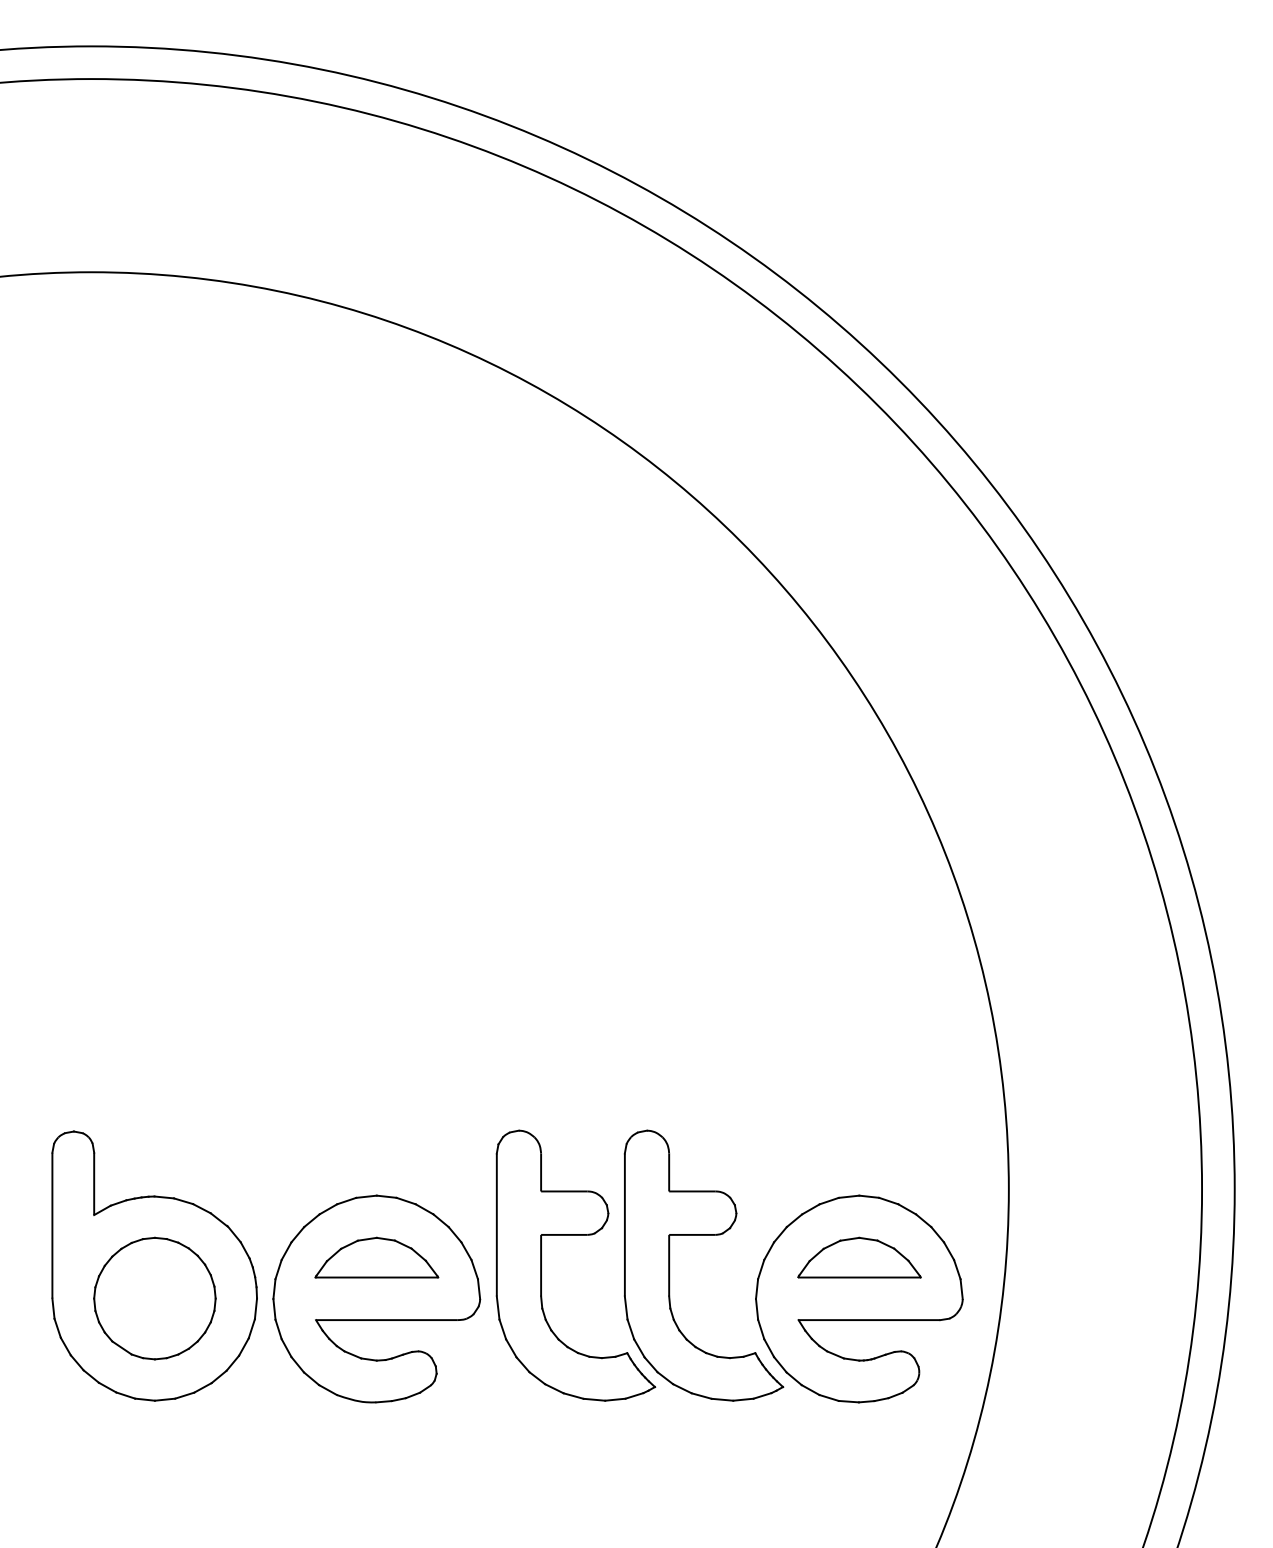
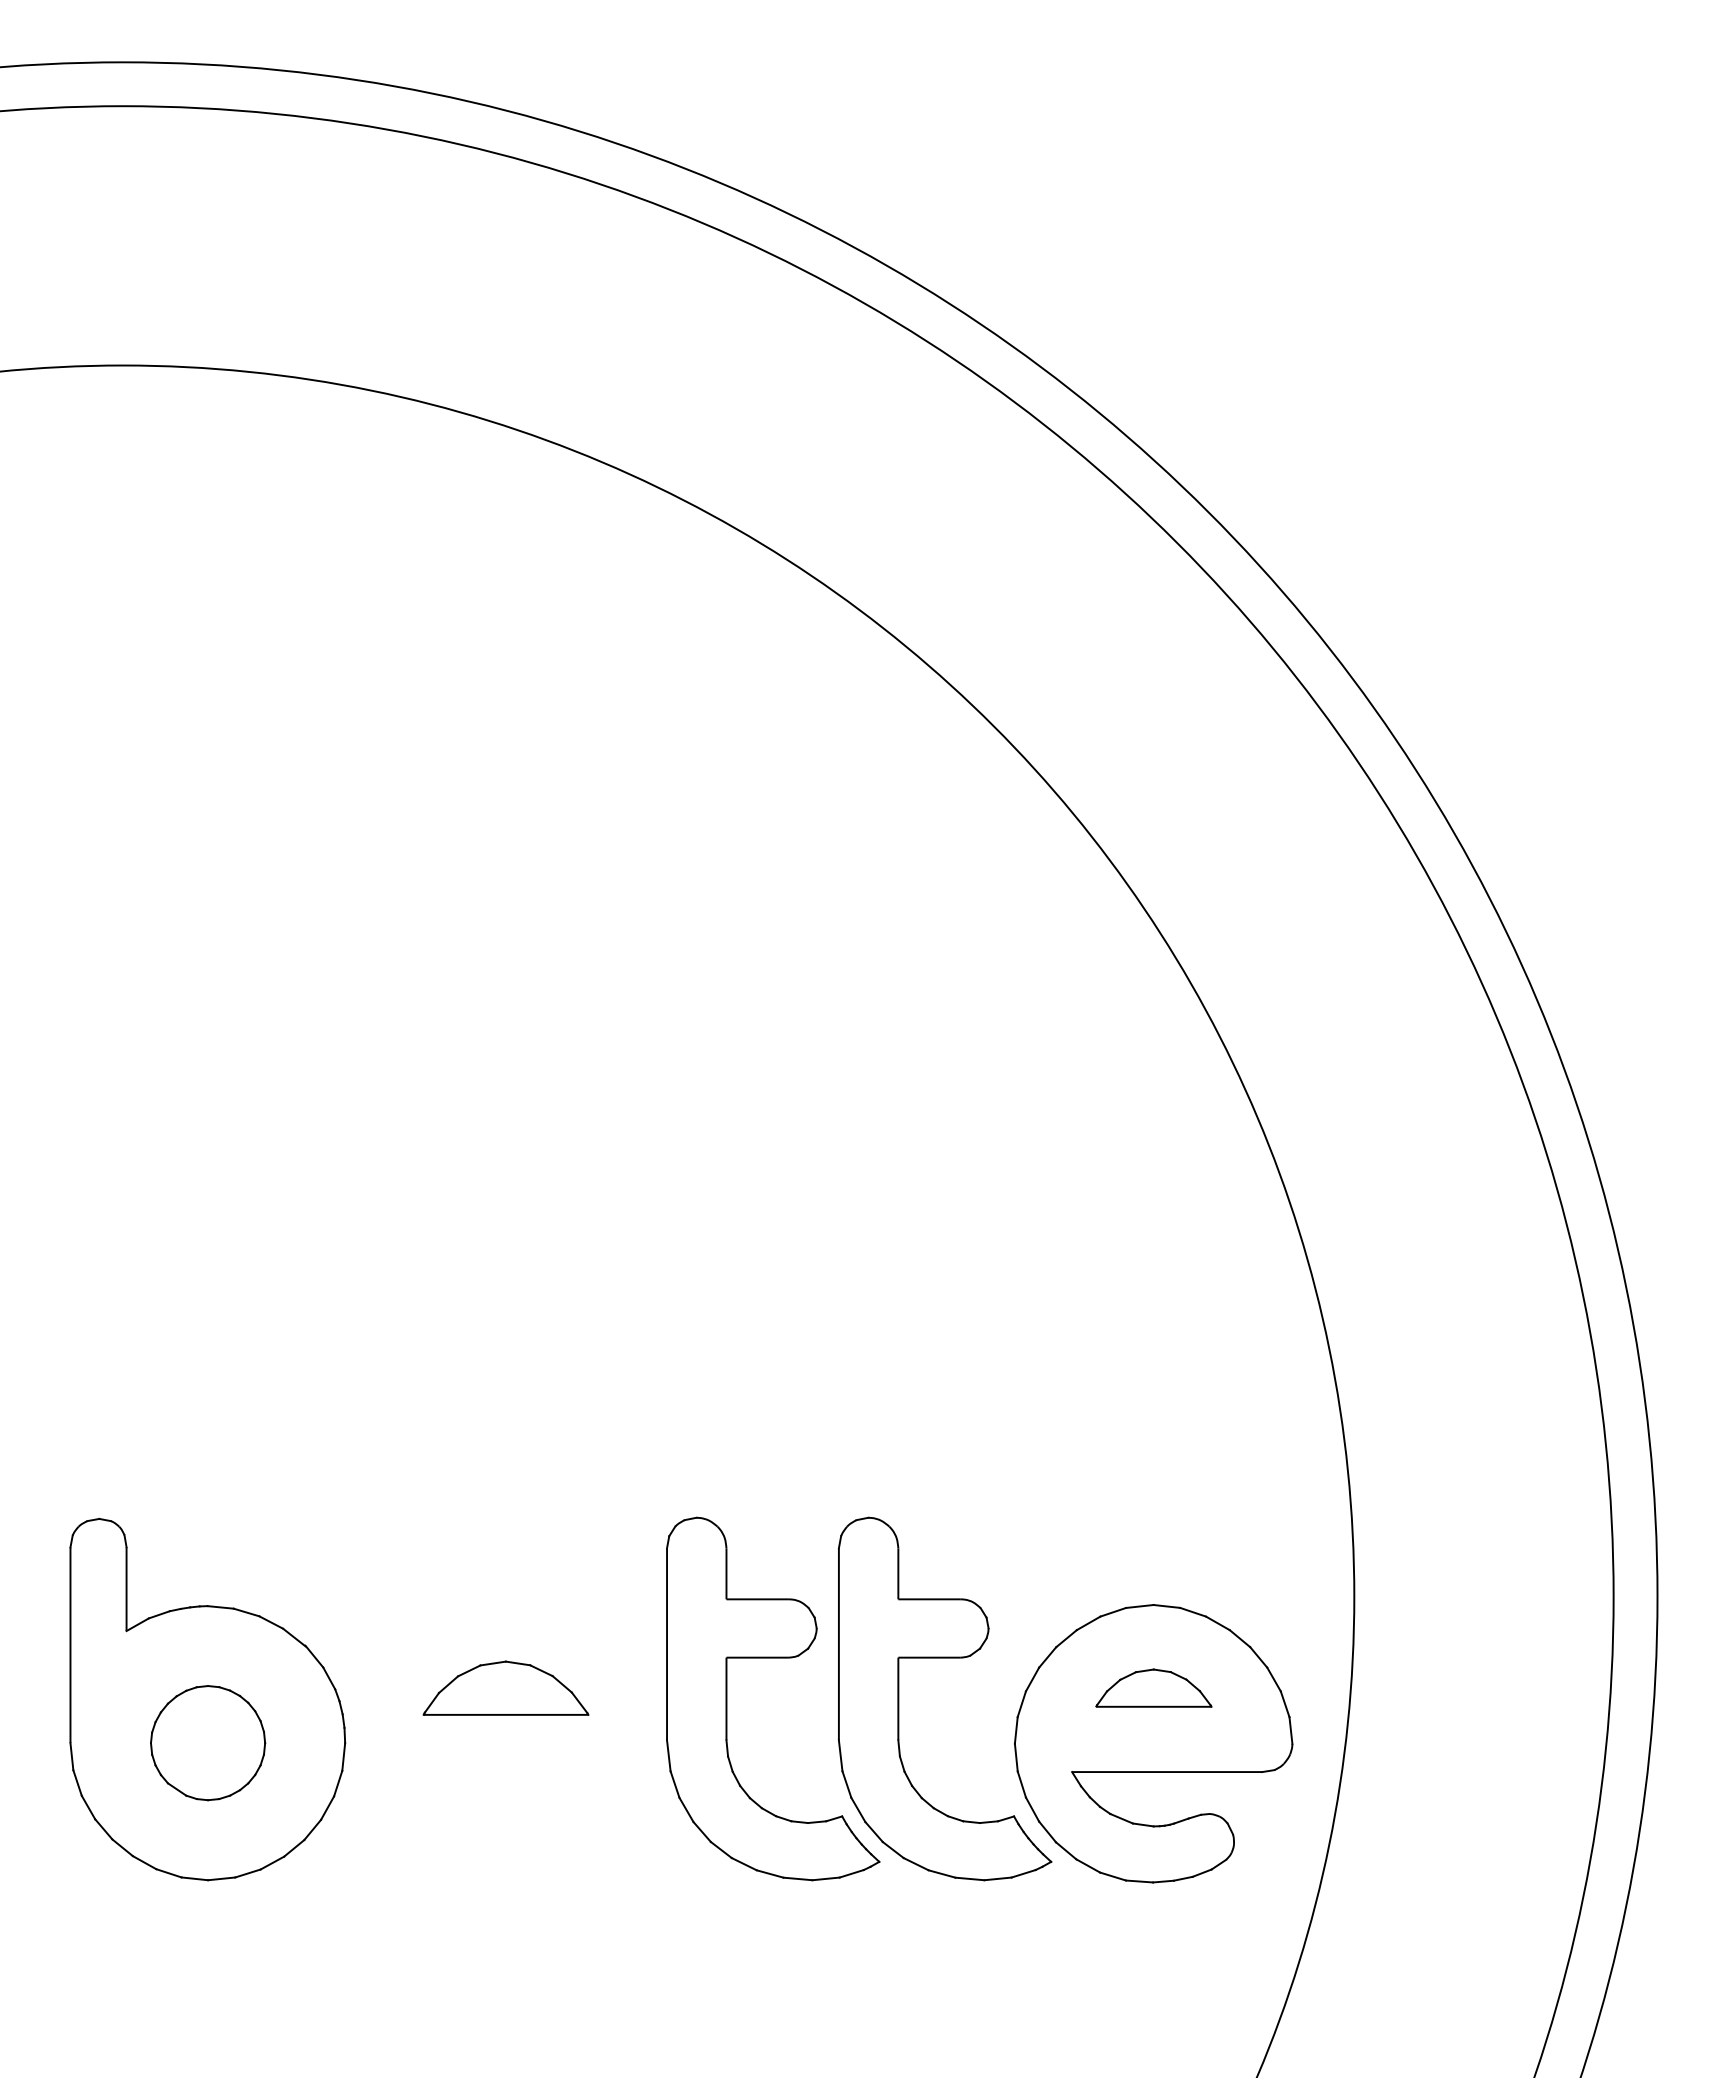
part: (859, 1257) -> (1153, 1687), size x0.7
part: (154, 1298) -> (207, 1742), size x0.7
part: (376, 1298) -> (505, 1743), removed

